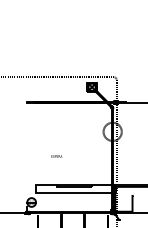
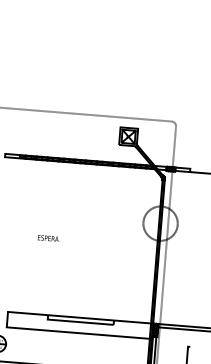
text: (56, 156) -> (47, 238), moved

